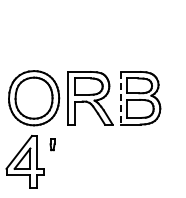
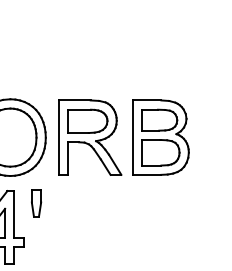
line: (120, 98) -> (132, 138), dashed -> solid
part: (52, 144) -> (36, 203), size x1.67

